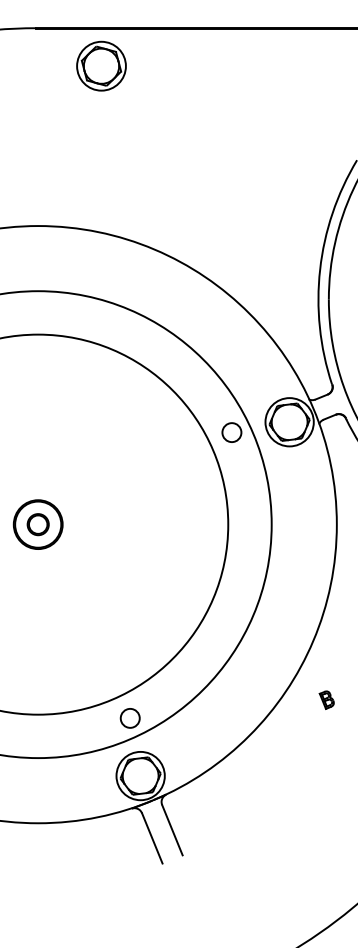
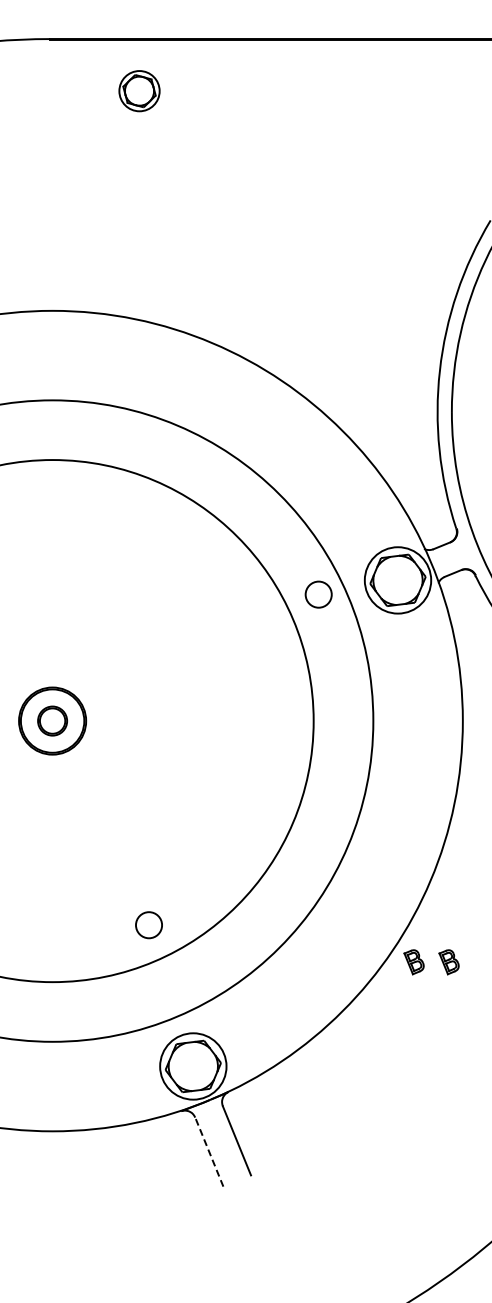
part: (101, 65) -> (139, 90), size x0.6
part: (300, 700) -> (413, 962), added
circle: (129, 718) -> (148, 925), moved
line: (152, 837) -> (209, 1151), solid -> dashed

